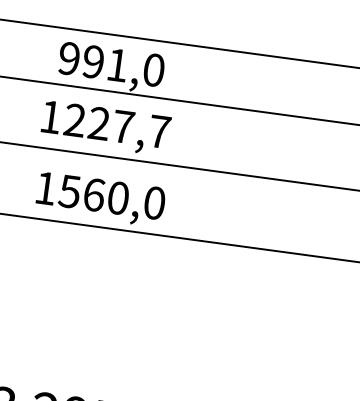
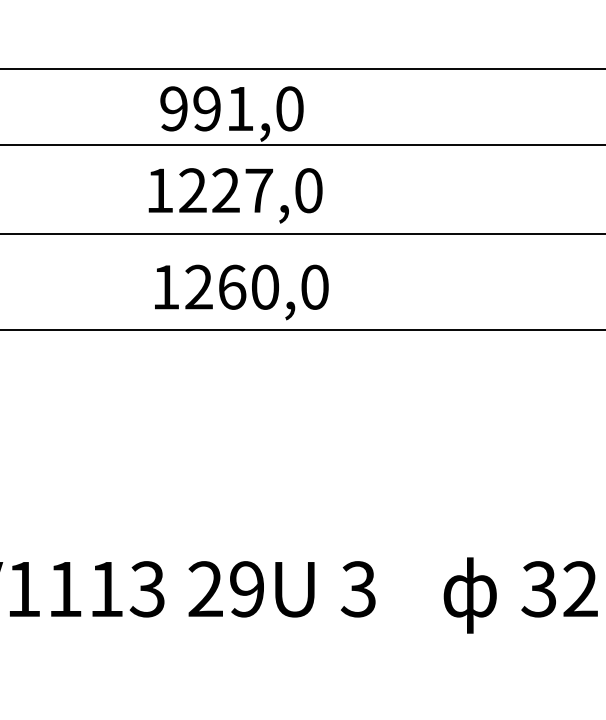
text: (159, 131) -> (308, 190), 1227,7 -> 1227,0
text: (69, 191) -> (198, 286), 1560,0 -> 1260,0

